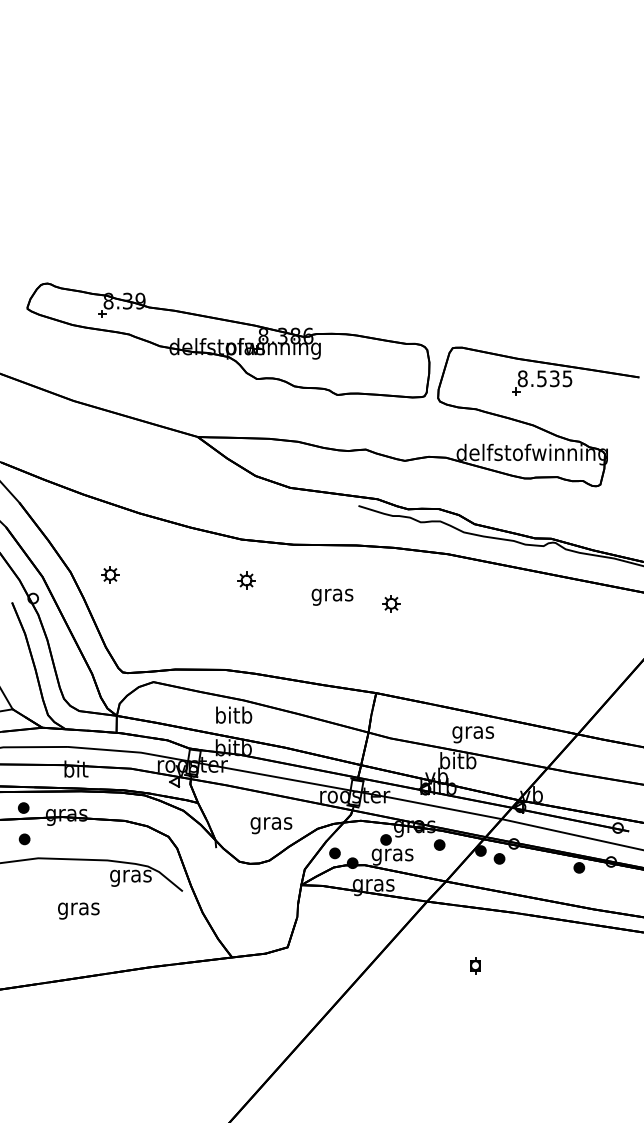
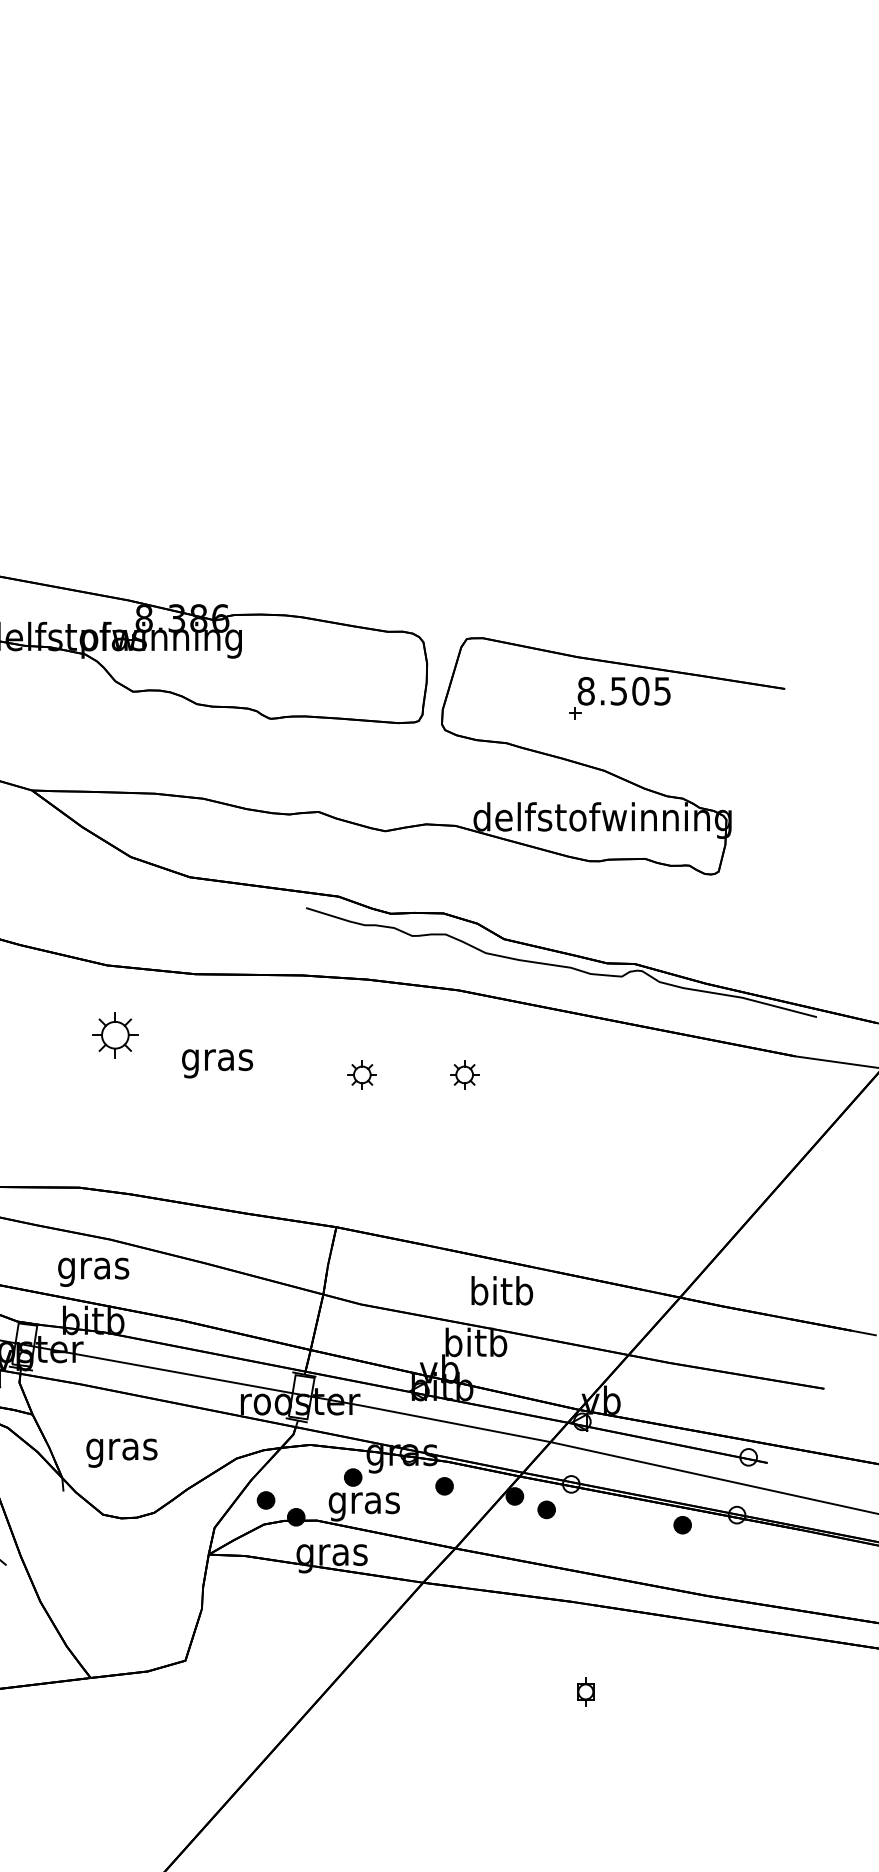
text: (554, 378) -> (640, 690), 8.535 -> 8.505
part: (246, 580) -> (115, 1035), size x1.6
text: (332, 596) -> (217, 1062), moved
part: (451, 603) -> (464, 1074), added
text: (233, 717) -> (93, 1268), bitb -> gras
text: (473, 732) -> (502, 1294), gras -> bitb
text: (271, 825) -> (122, 1452), moved
part: (475, 965) -> (585, 1691), moved

